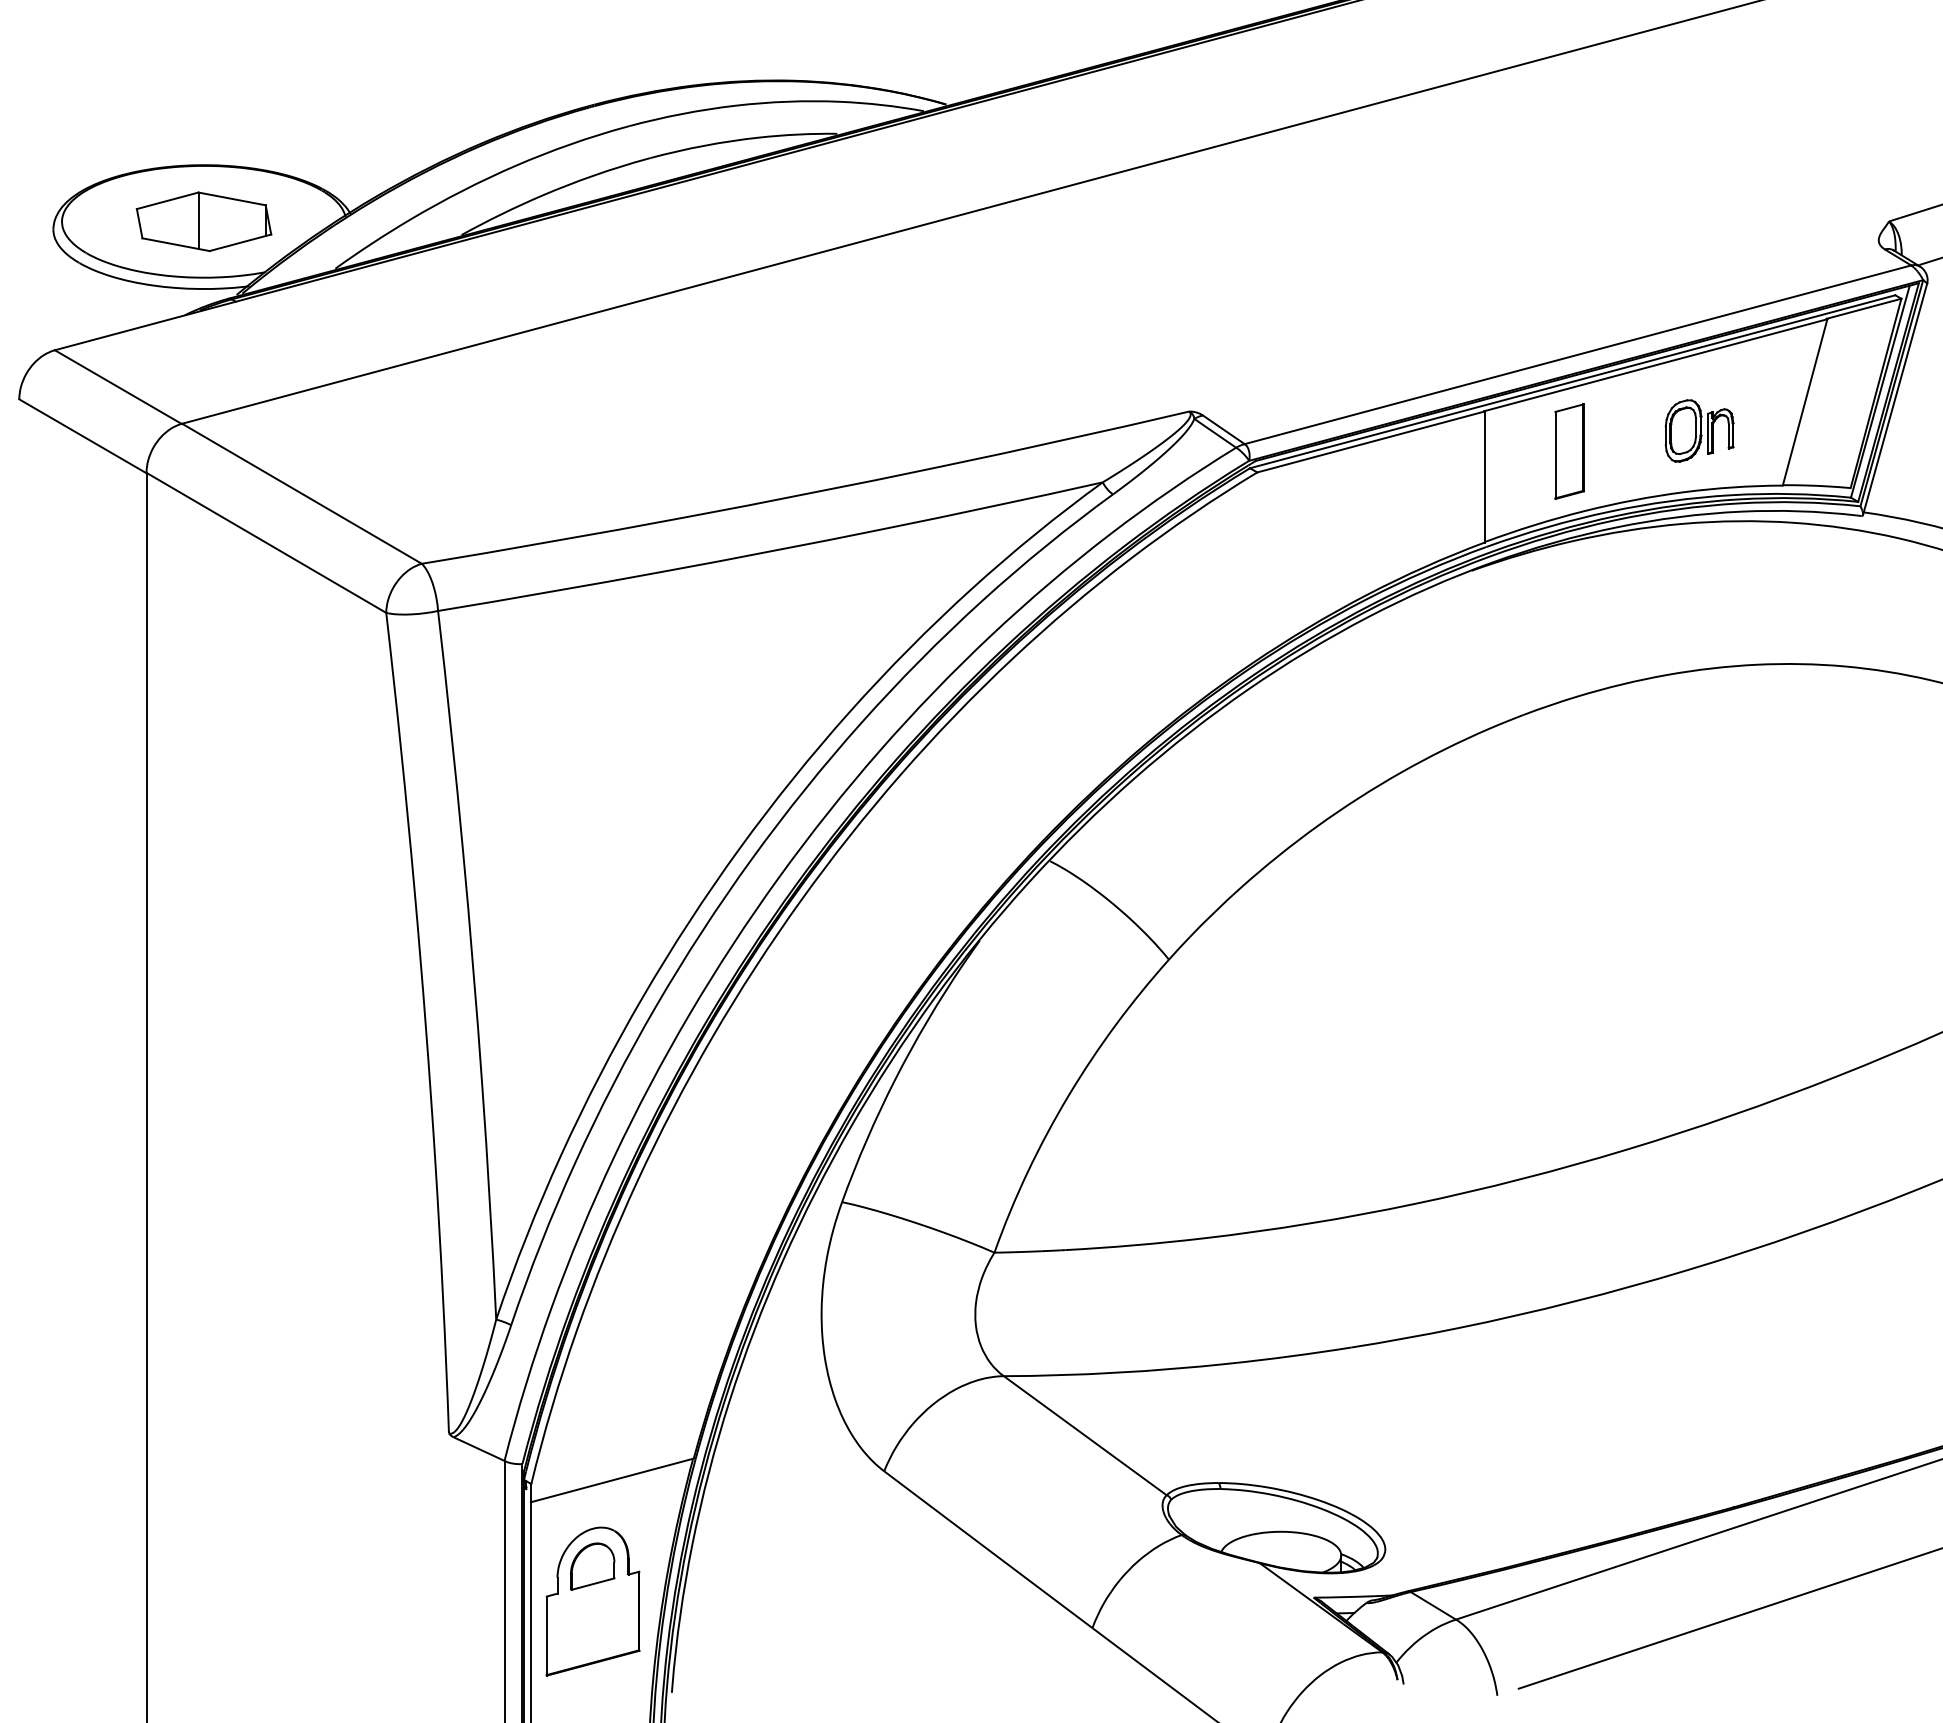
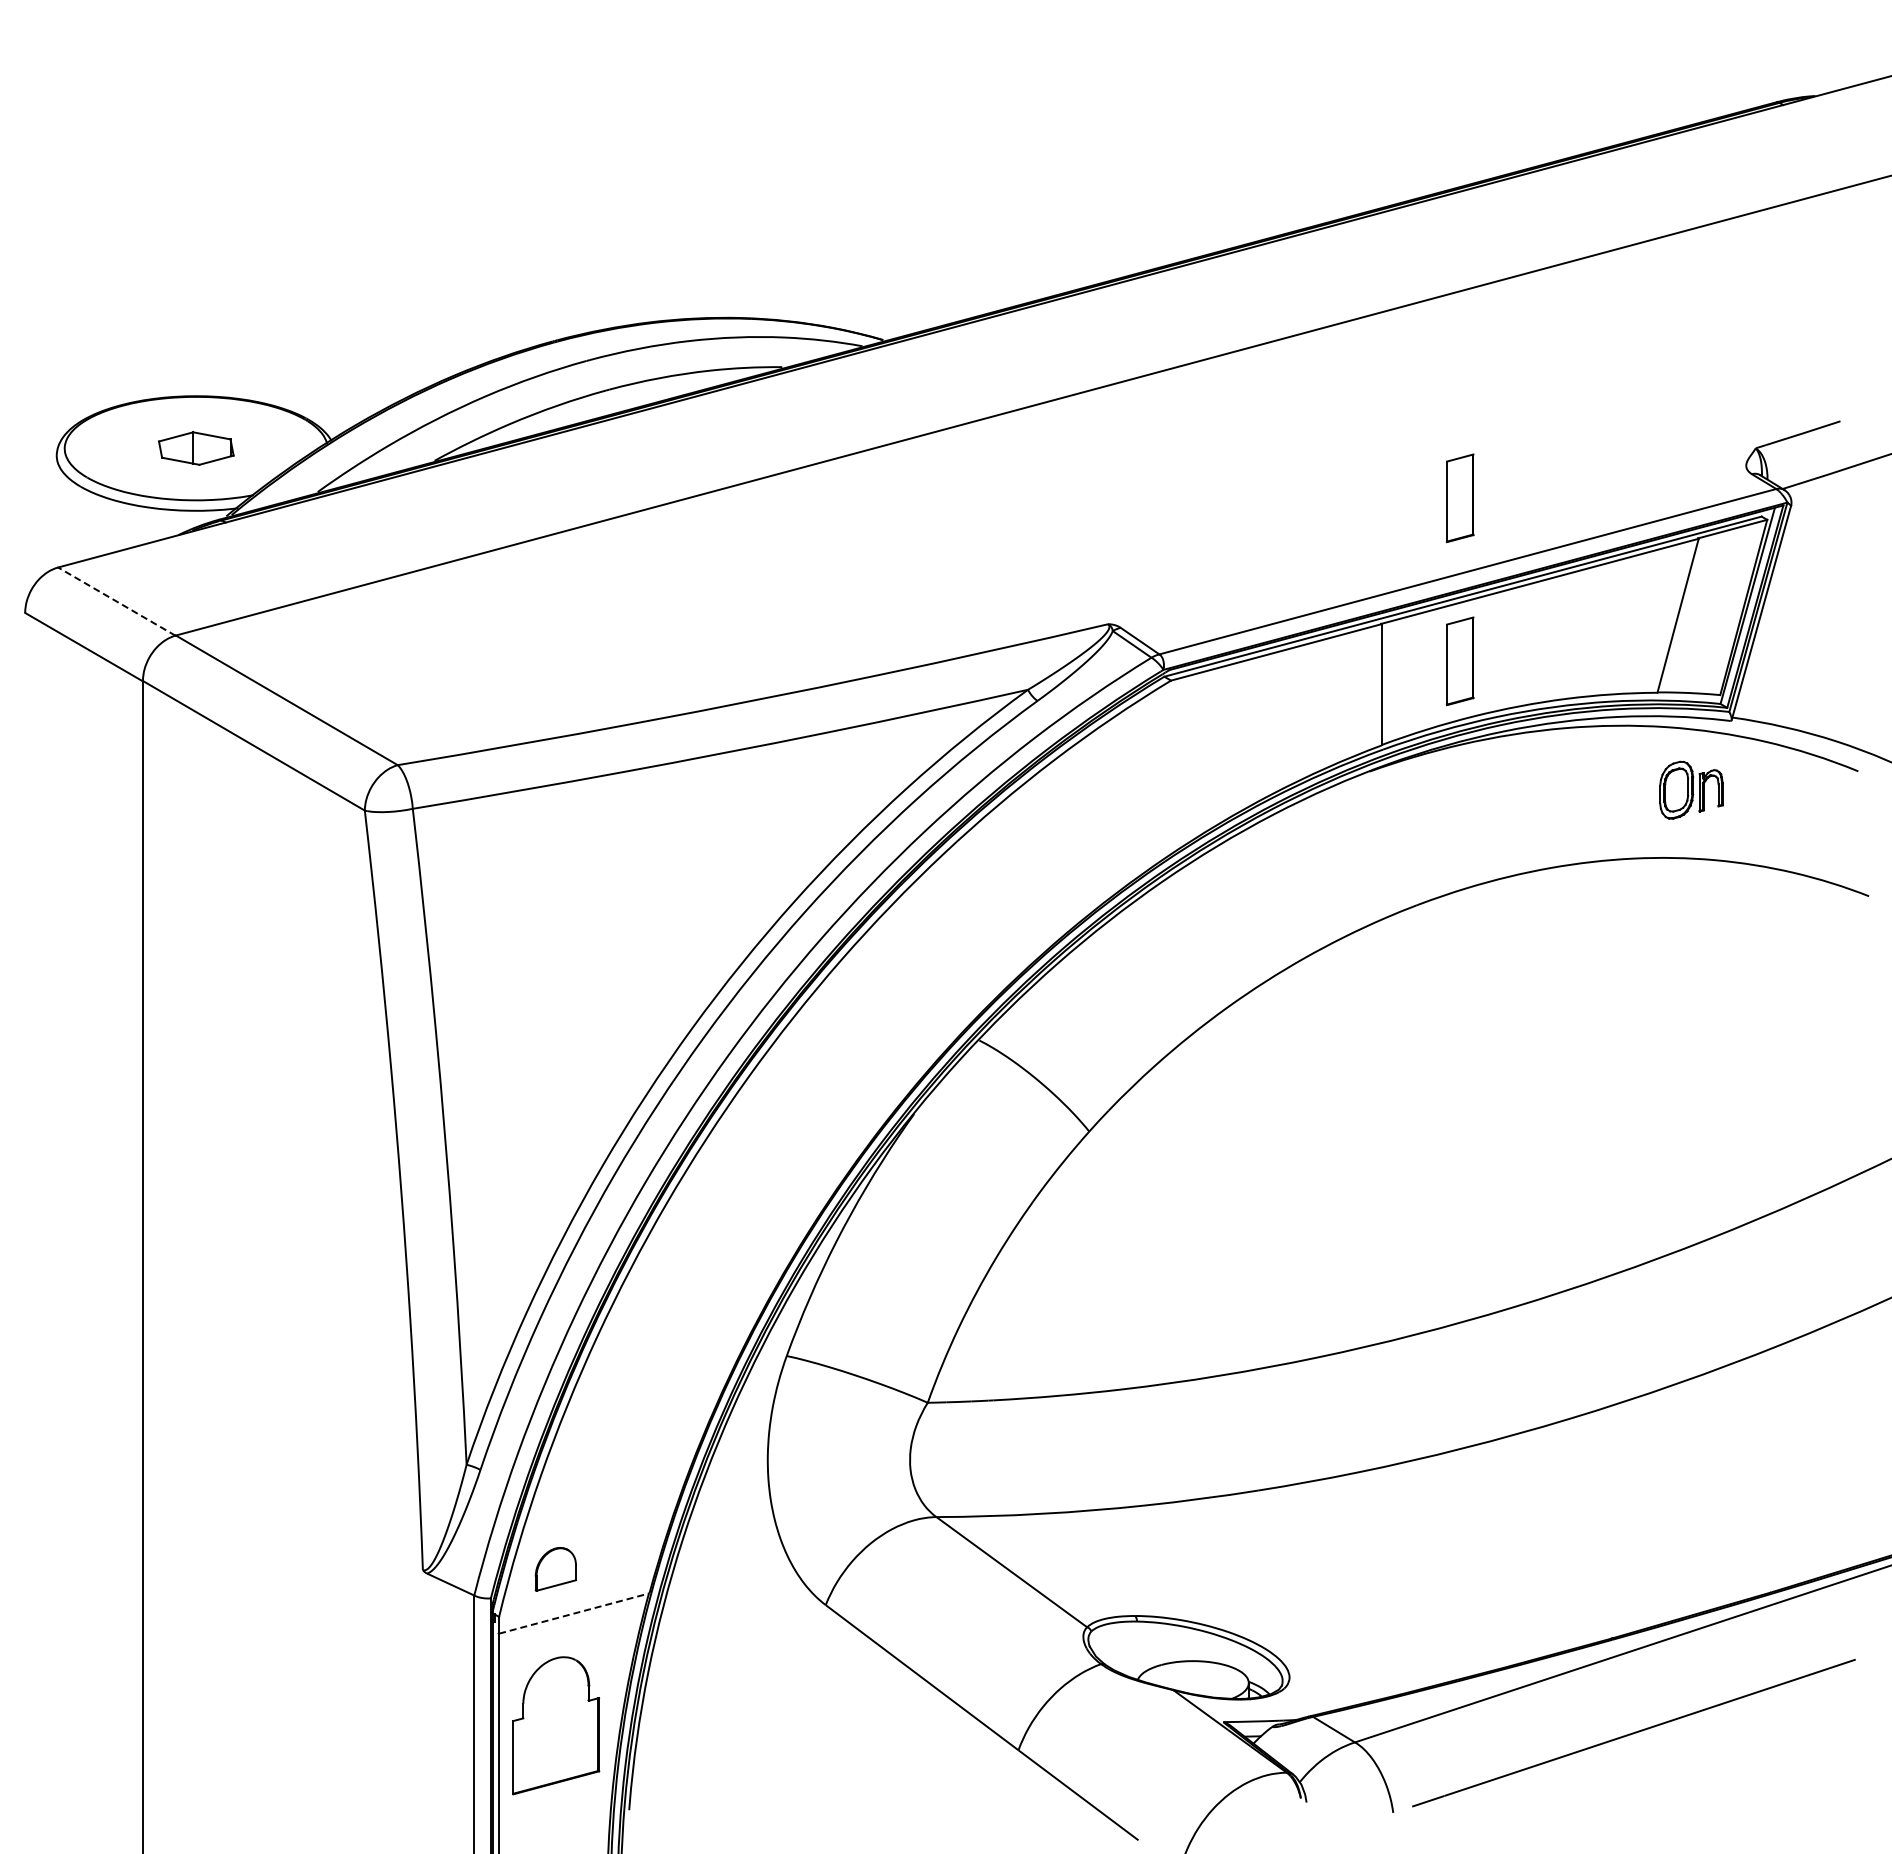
part: (204, 221) -> (196, 448), size x0.6
part: (1568, 275) -> (1459, 498), added
line: (117, 386) -> (116, 601), solid -> dashed
part: (1699, 430) -> (1691, 789), moved
line: (612, 1480) -> (574, 1613), solid -> dashed
part: (592, 1566) -> (555, 1569), moved

